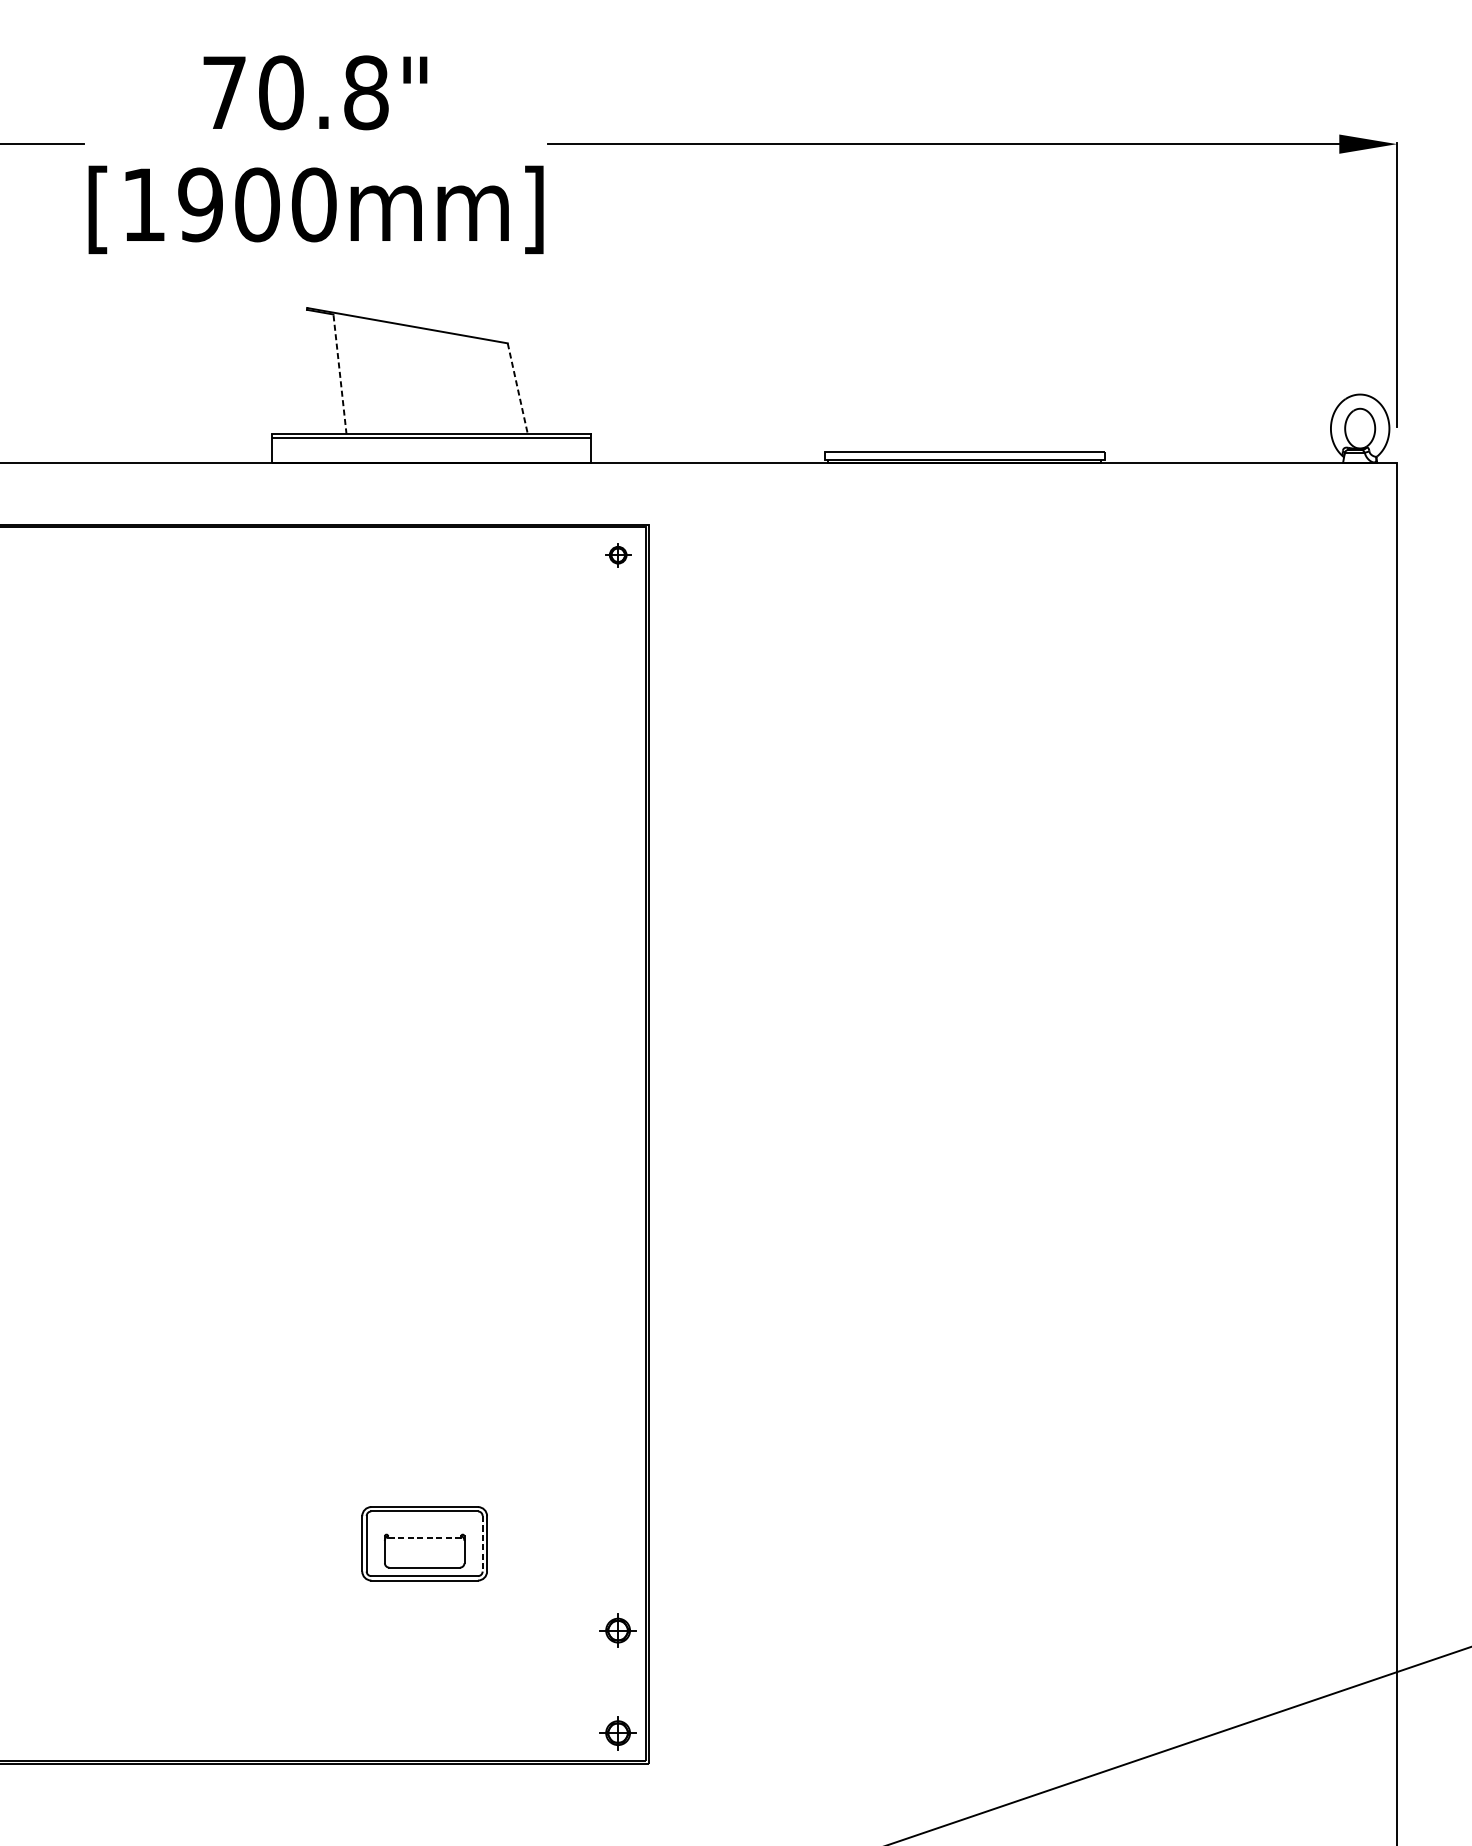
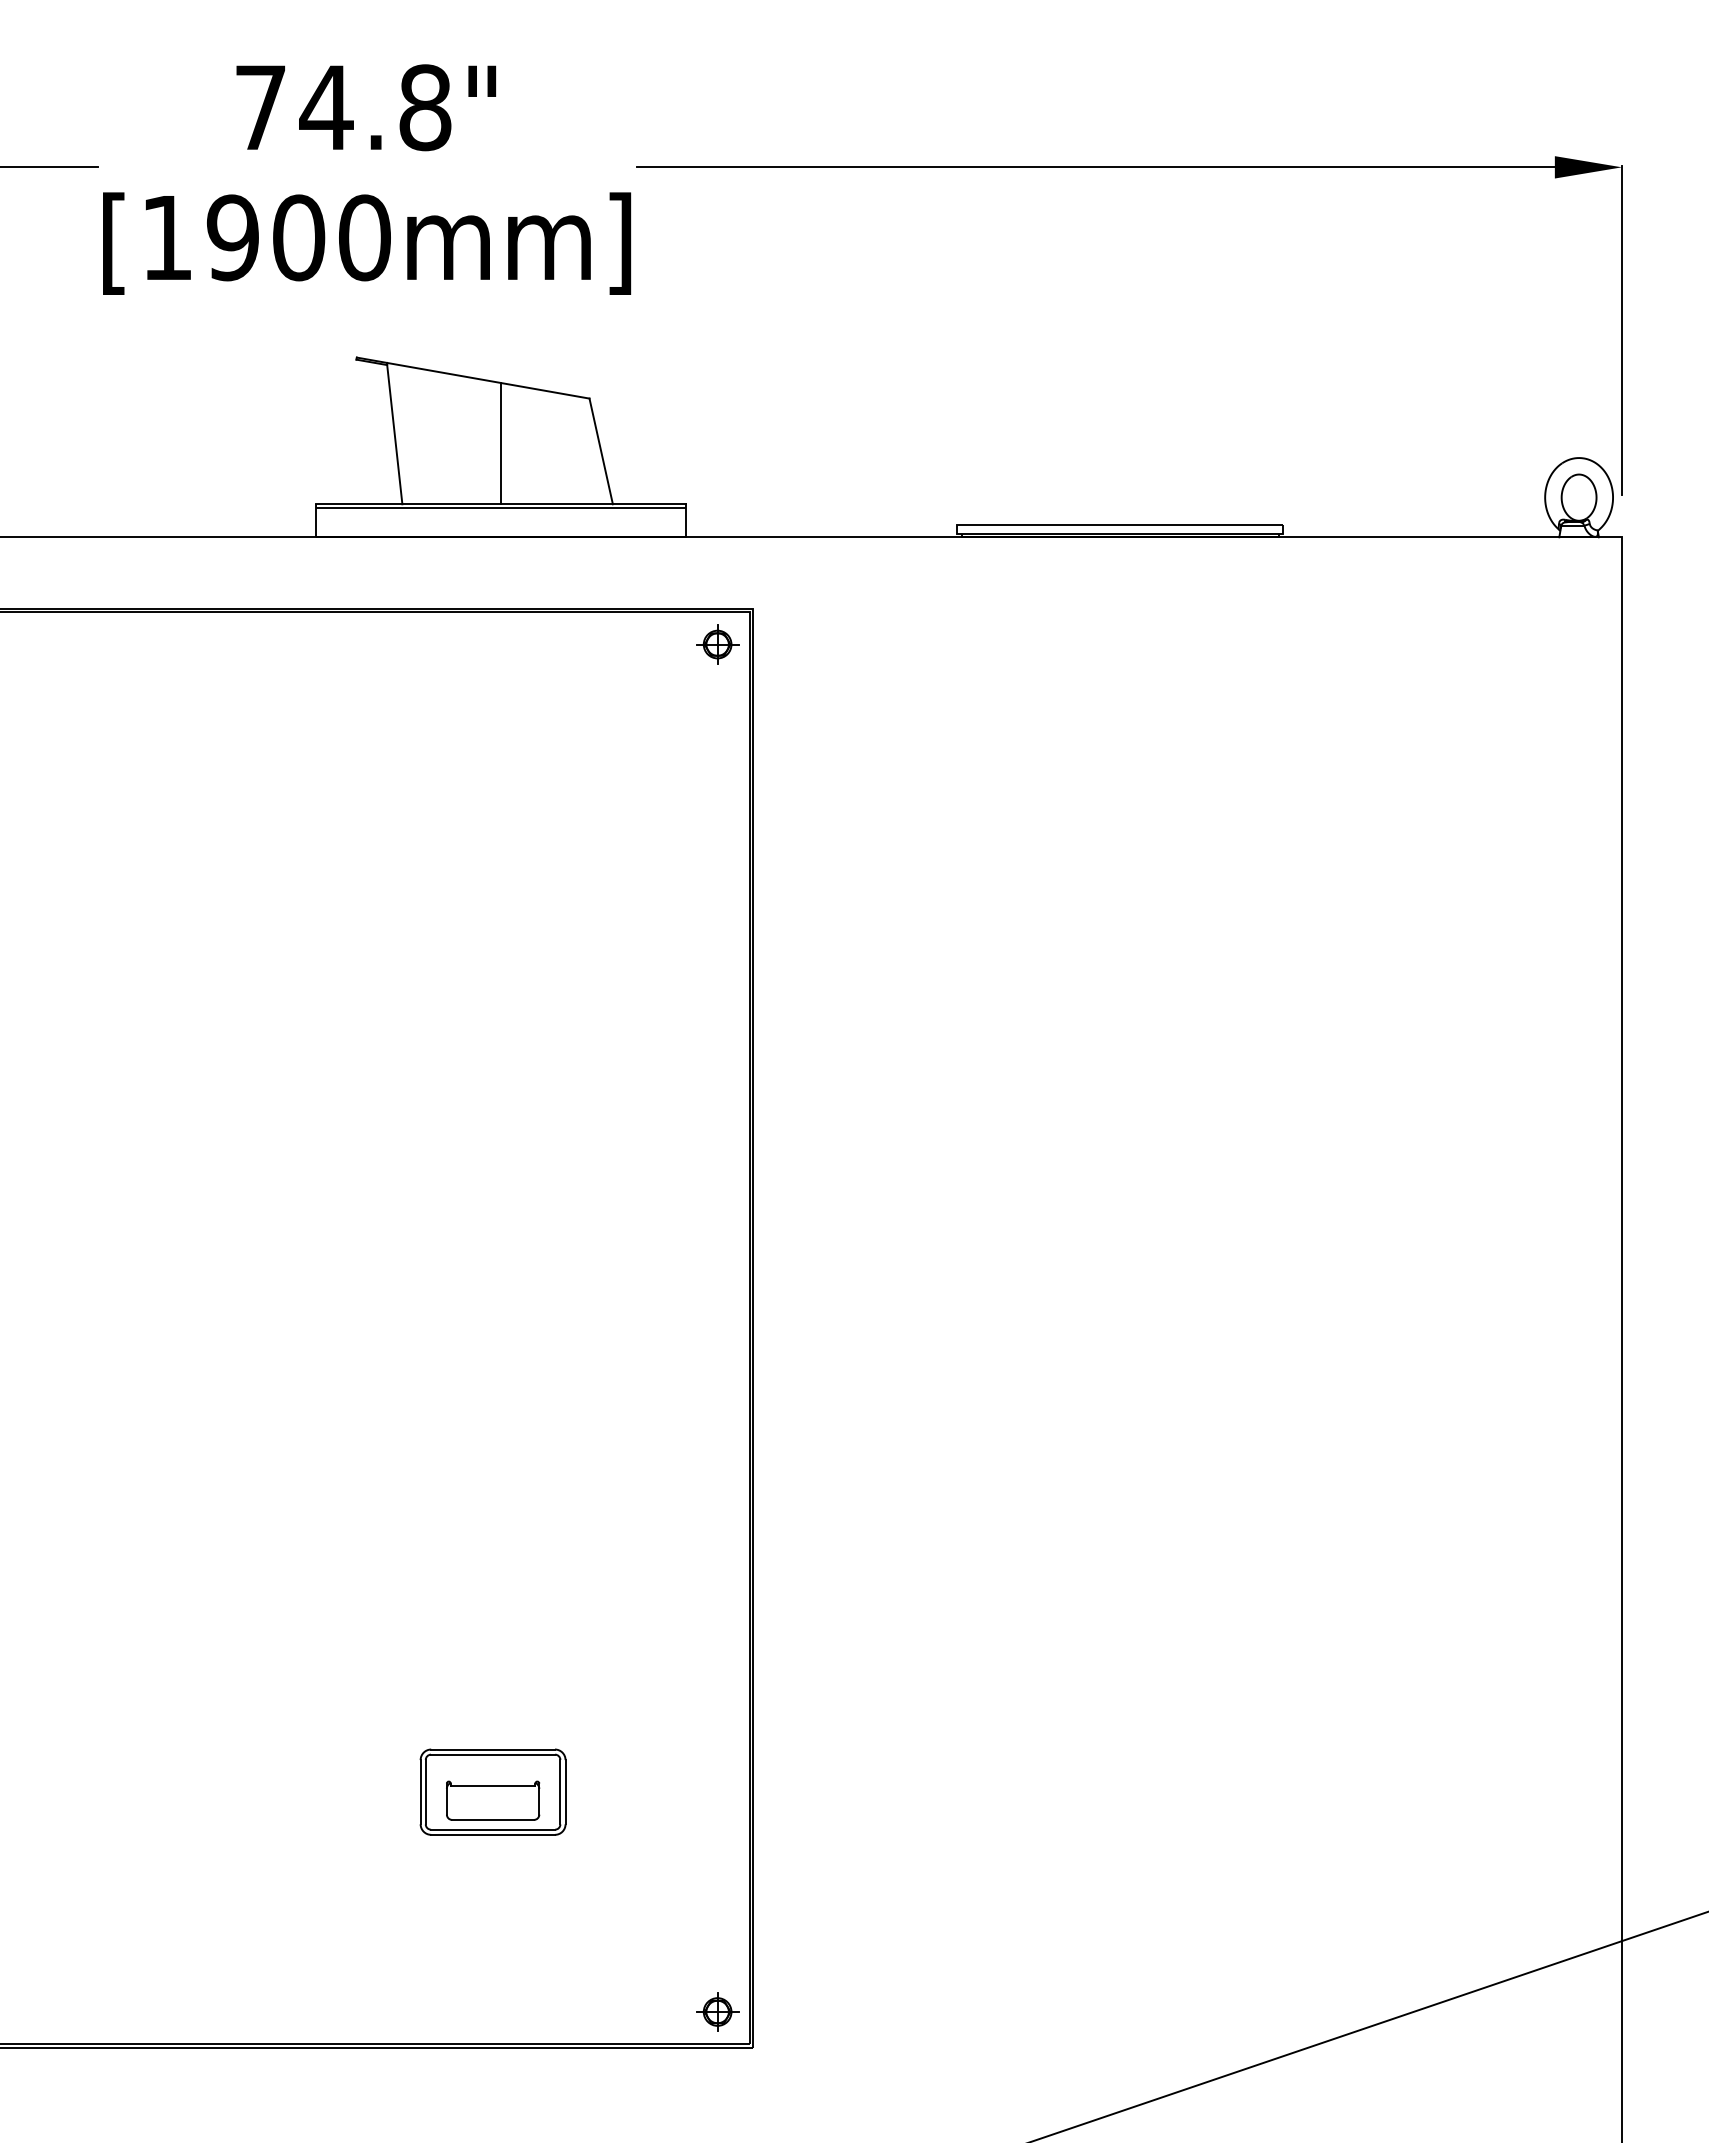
text: (281, 92) -> (326, 107), 70.8" -> 74.8"
line: (339, 373) -> (394, 433), dashed -> solid
line: (431, 382) -> (501, 443), added
line: (518, 388) -> (601, 451), dashed -> solid
part: (617, 555) -> (717, 644), size x1.43
line: (424, 1538) -> (492, 1785), dashed -> solid
line: (482, 1544) -> (560, 1792), dashed -> solid
part: (617, 1630) -> (717, 1892), removed

